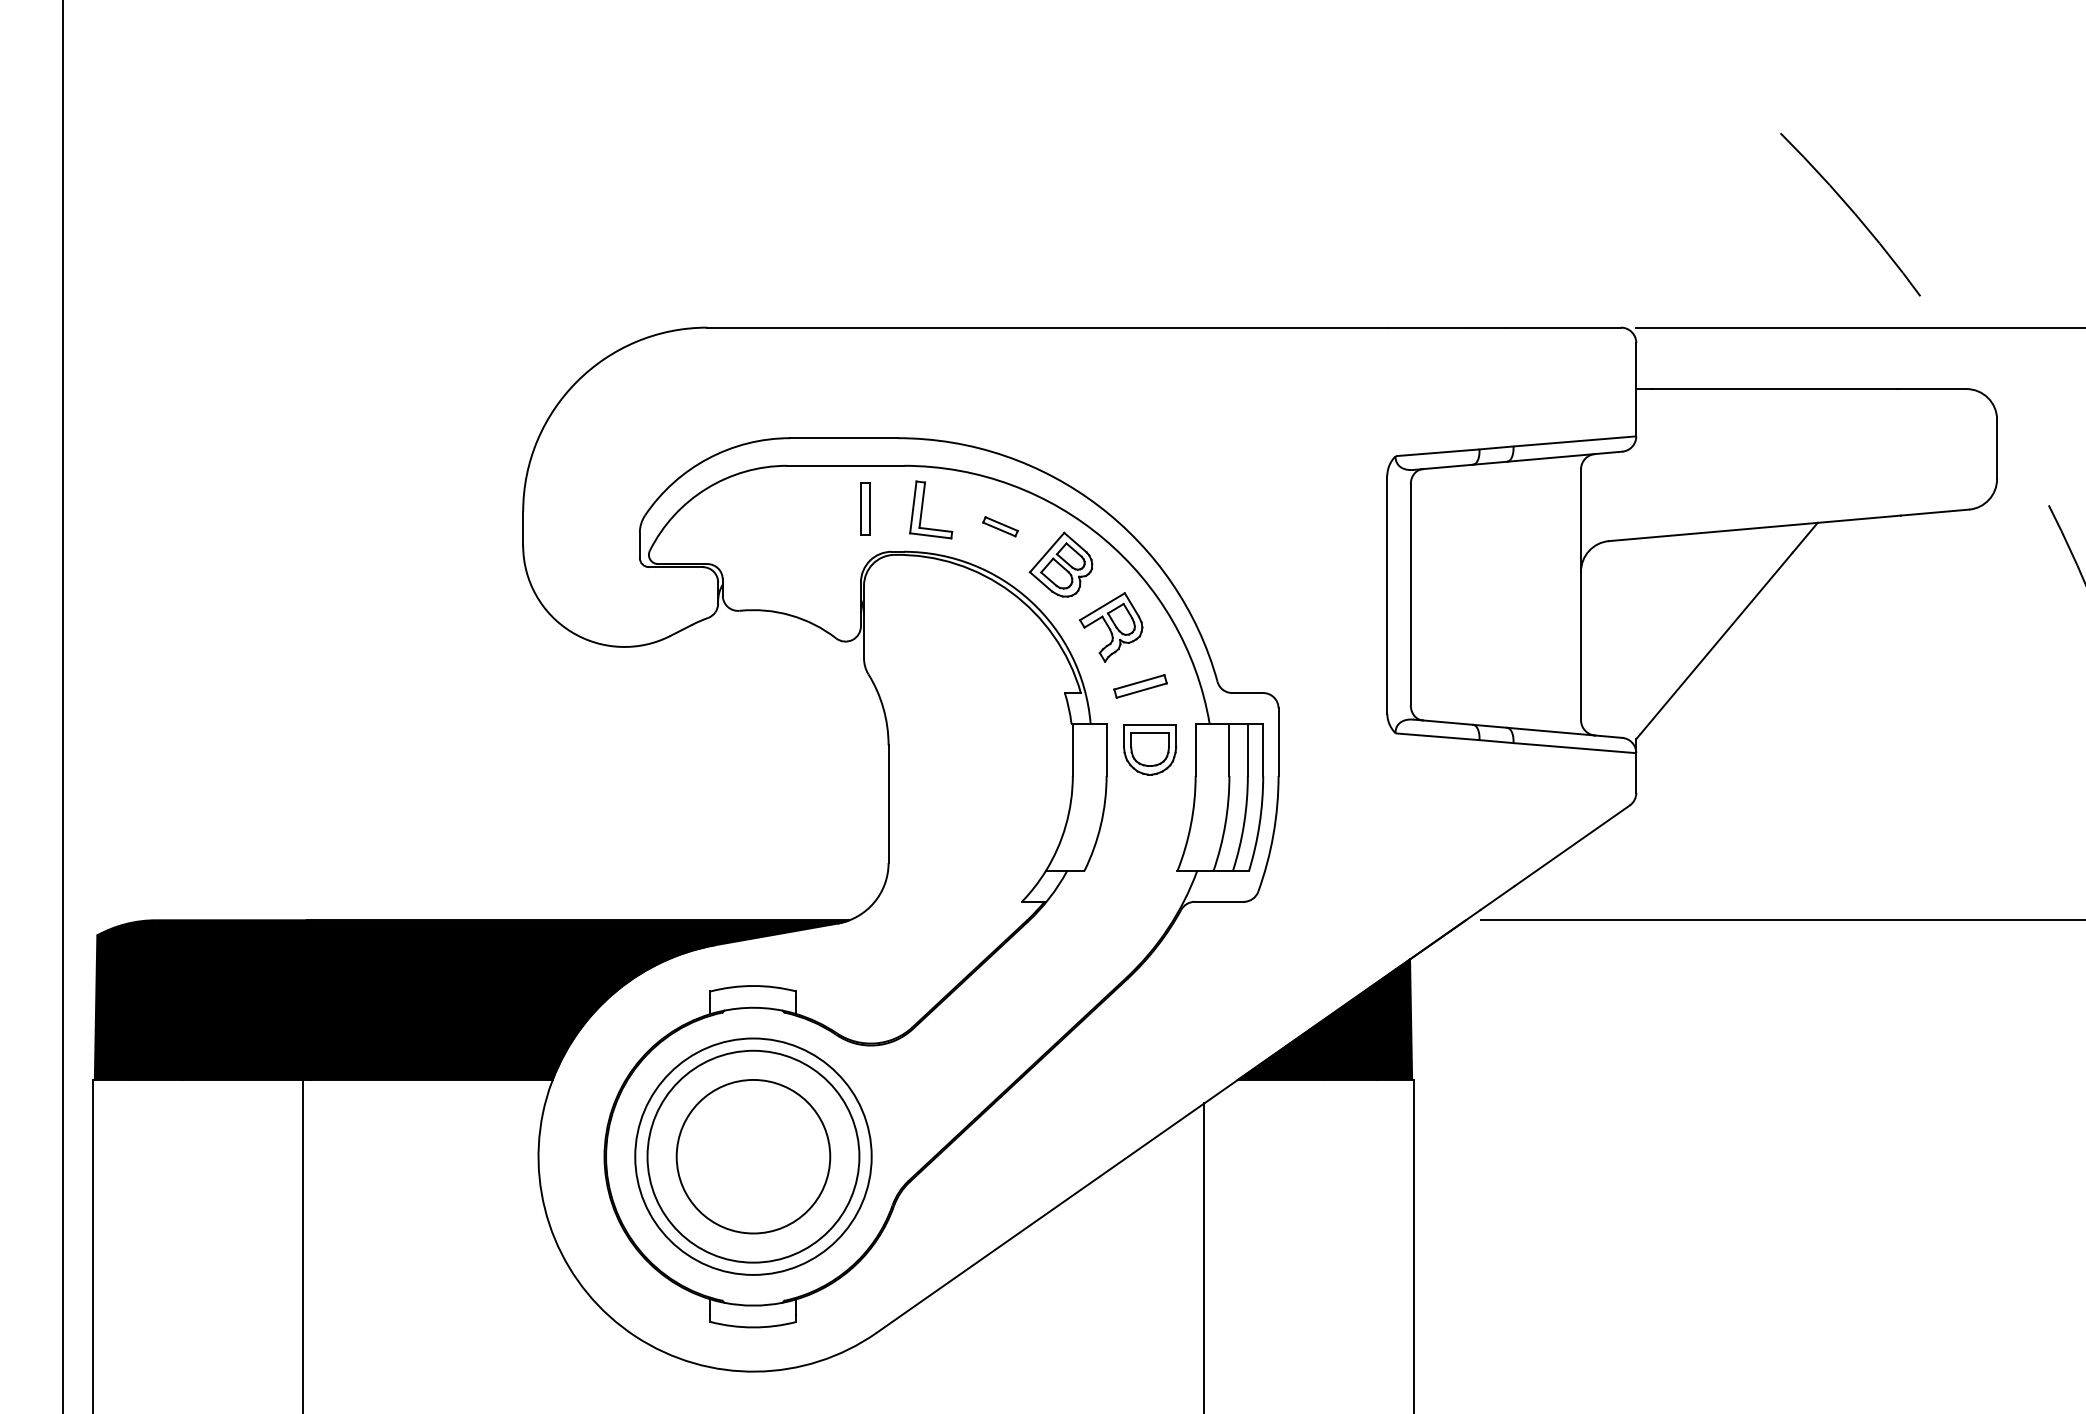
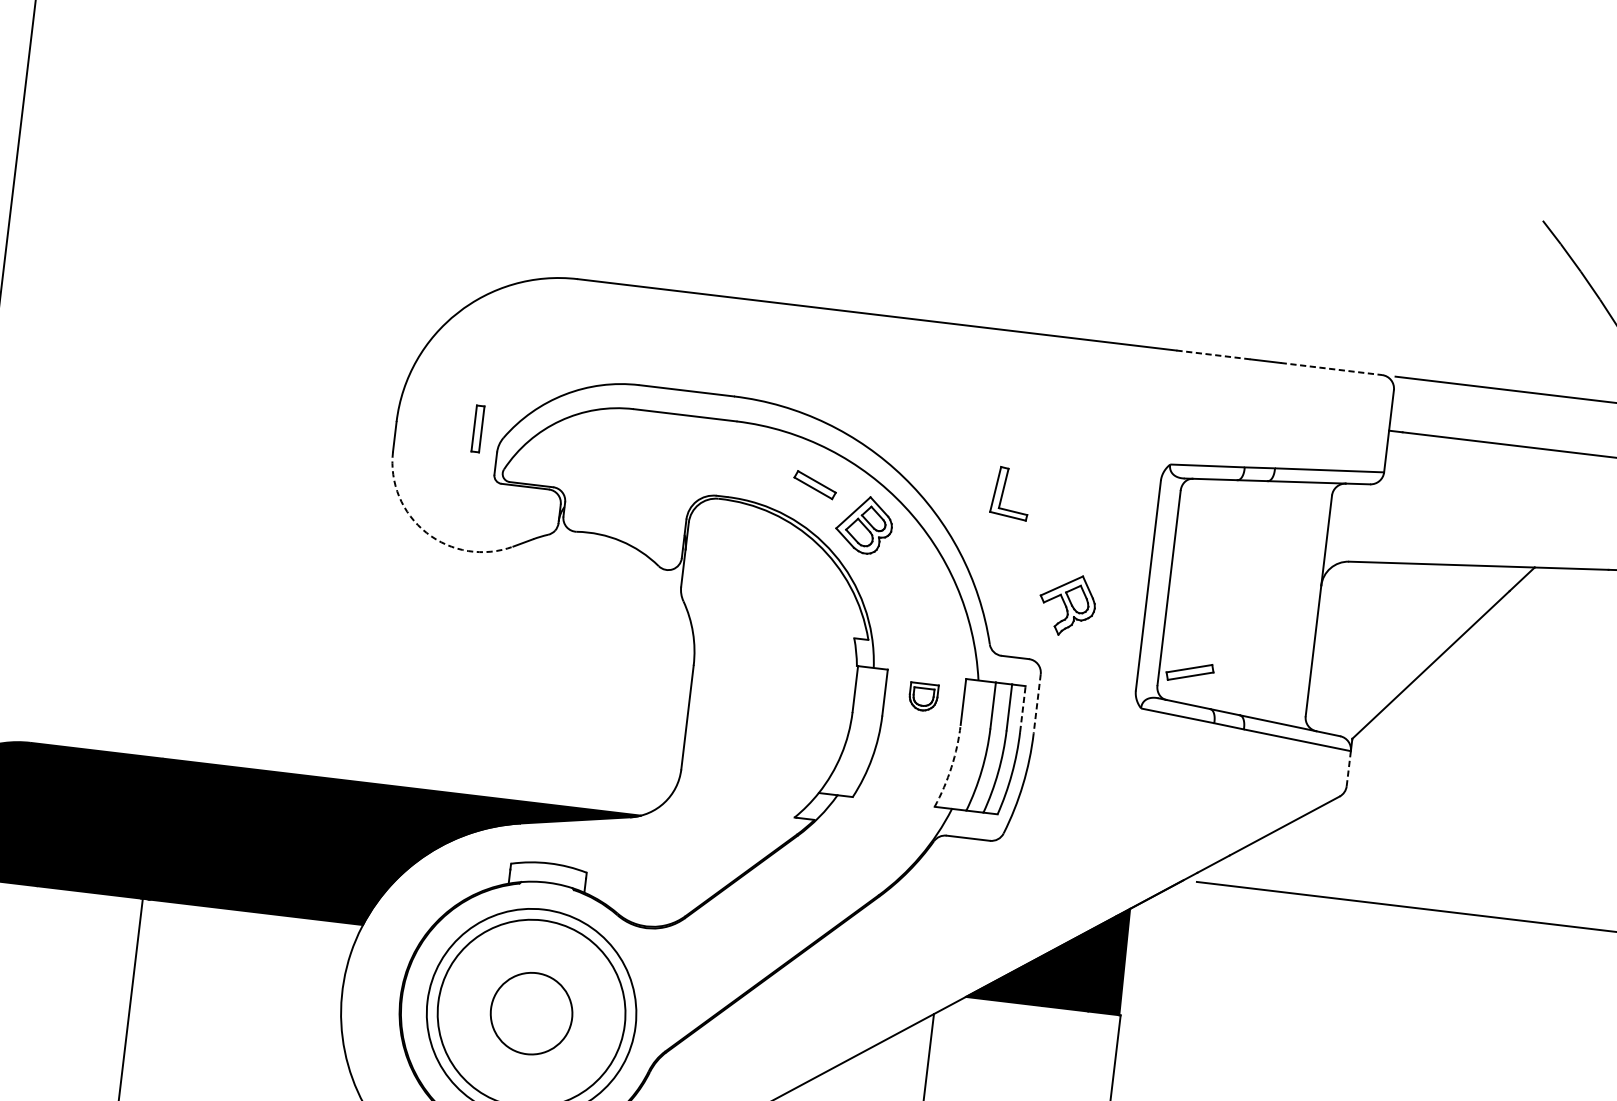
line: (1430, 327) -> (1214, 354), solid -> dashed
line: (1563, 327) -> (1331, 368), solid -> dashed
part: (923, 505) -> (1004, 488), moved
part: (865, 508) -> (478, 428), moved
part: (1000, 526) -> (815, 484), size x1.4
part: (1111, 627) -> (1067, 605), moved
arc: (571, 632) -> (426, 533), solid -> dashed
part: (1140, 686) -> (1189, 672), moved
line: (1278, 742) -> (1037, 704), solid -> dashed
part: (1150, 749) -> (923, 696), size x0.6
line: (1263, 749) -> (1023, 708), solid -> dashed
line: (1636, 773) -> (1348, 769), solid -> dashed
arc: (1191, 824) -> (951, 767), solid -> dashed
circle: (753, 1156) -> (531, 1013), size x0.6

